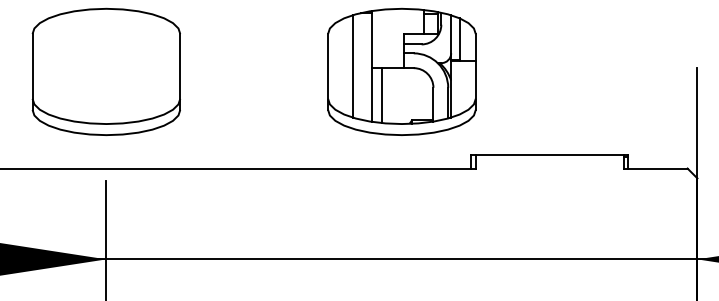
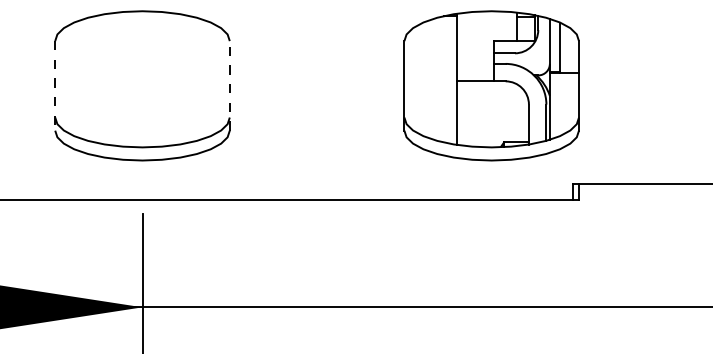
line: (352, 66) -> (433, 79), removed
line: (32, 71) -> (55, 85), solid -> dashed
line: (180, 71) -> (230, 85), solid -> dashed
line: (382, 95) -> (468, 113), removed

